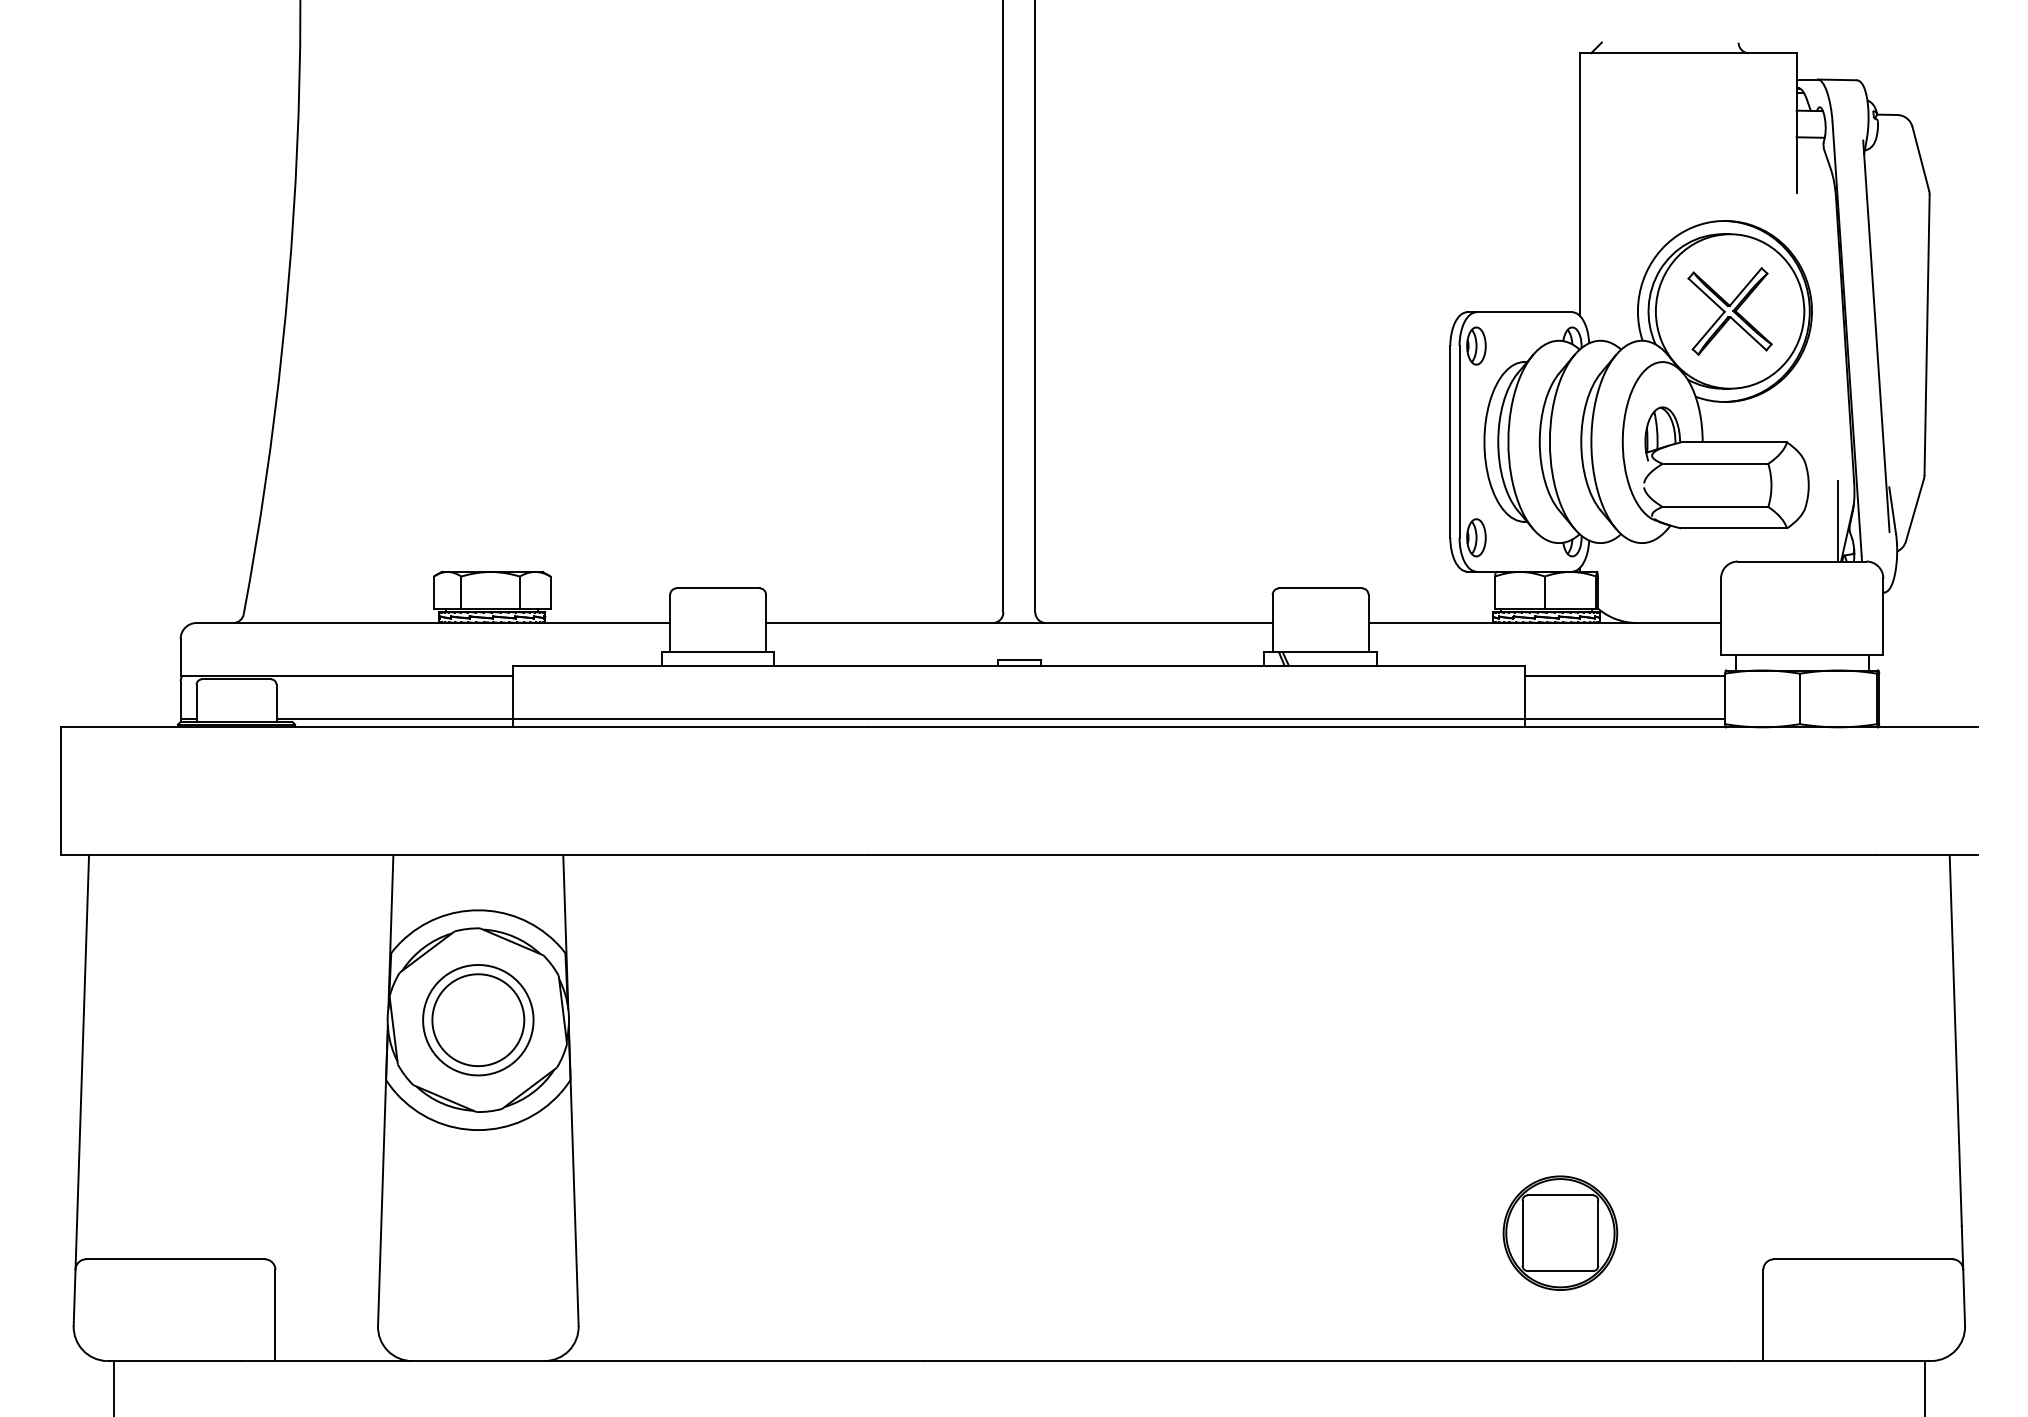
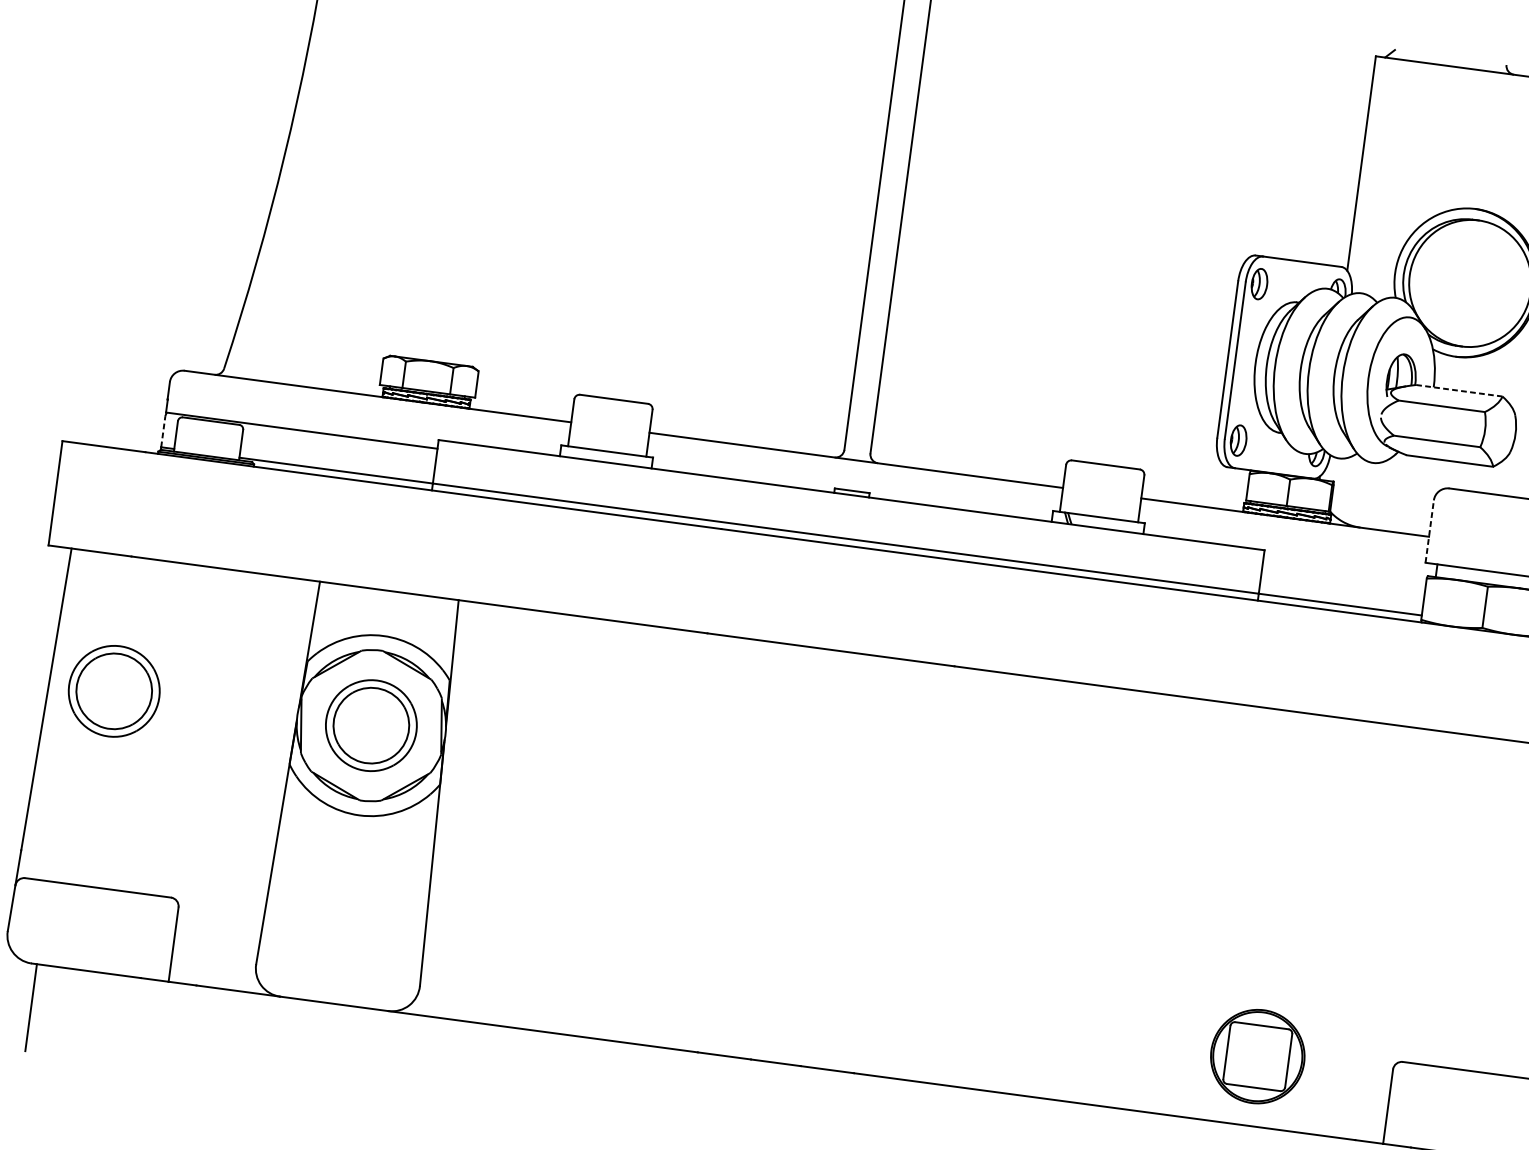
part: (1729, 311) -> (1469, 283), removed
line: (1734, 442) -> (1459, 390), solid -> dashed
line: (1721, 616) -> (1430, 531), solid -> dashed
line: (1625, 676) -> (1345, 570), removed
line: (180, 700) -> (163, 432), solid -> dashed
part: (163, 1020) -> (114, 691), added
part: (1560, 1232) -> (1257, 1056), moved

